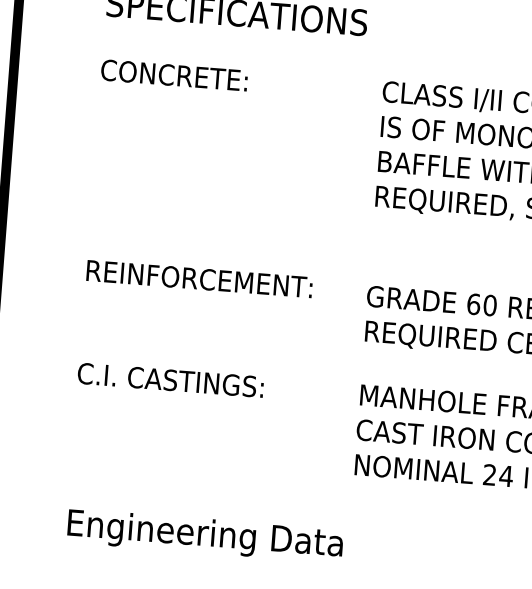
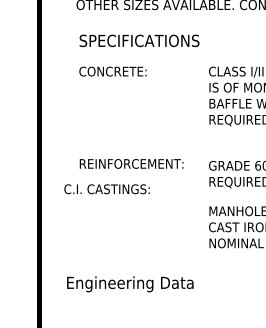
text: (169, 380) -> (106, 189), moved
text: (205, 536) -> (130, 284), moved

